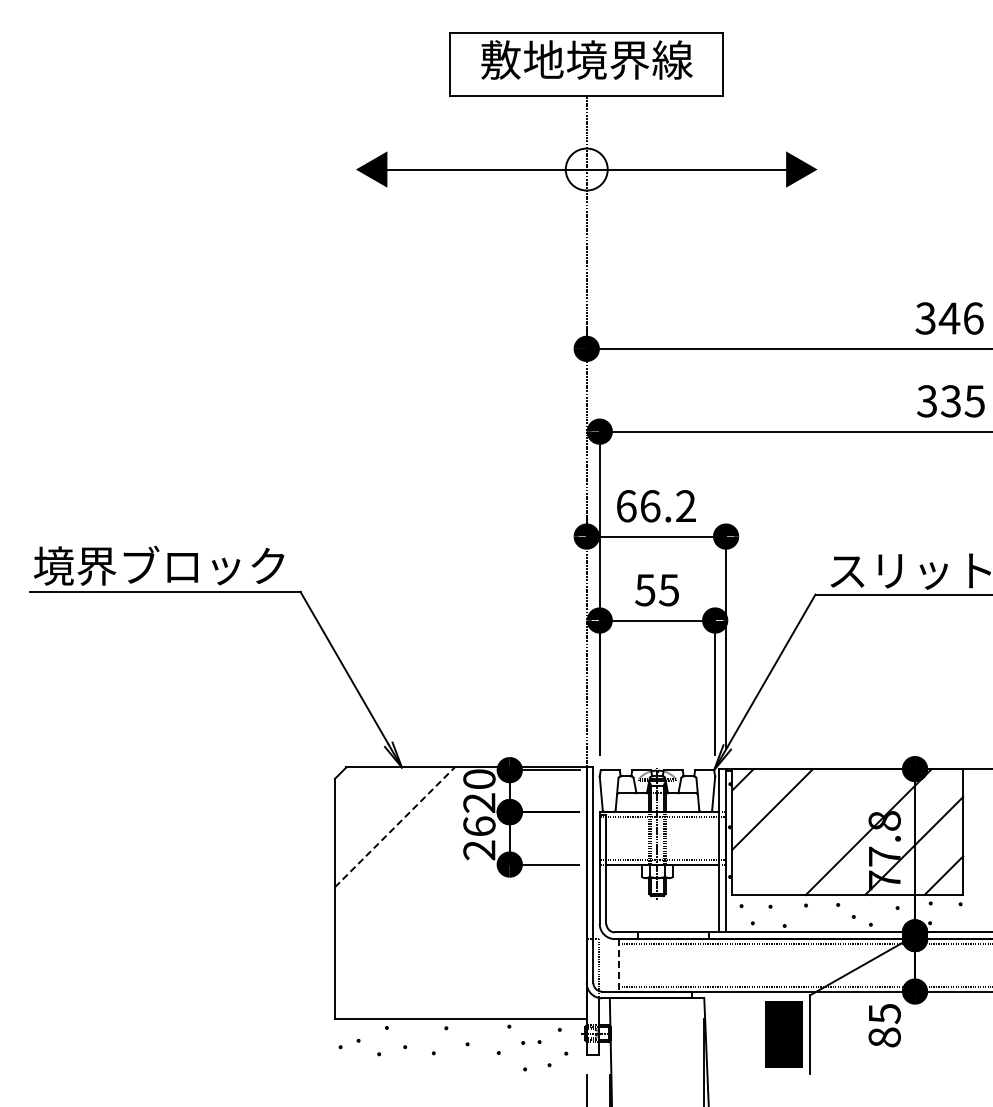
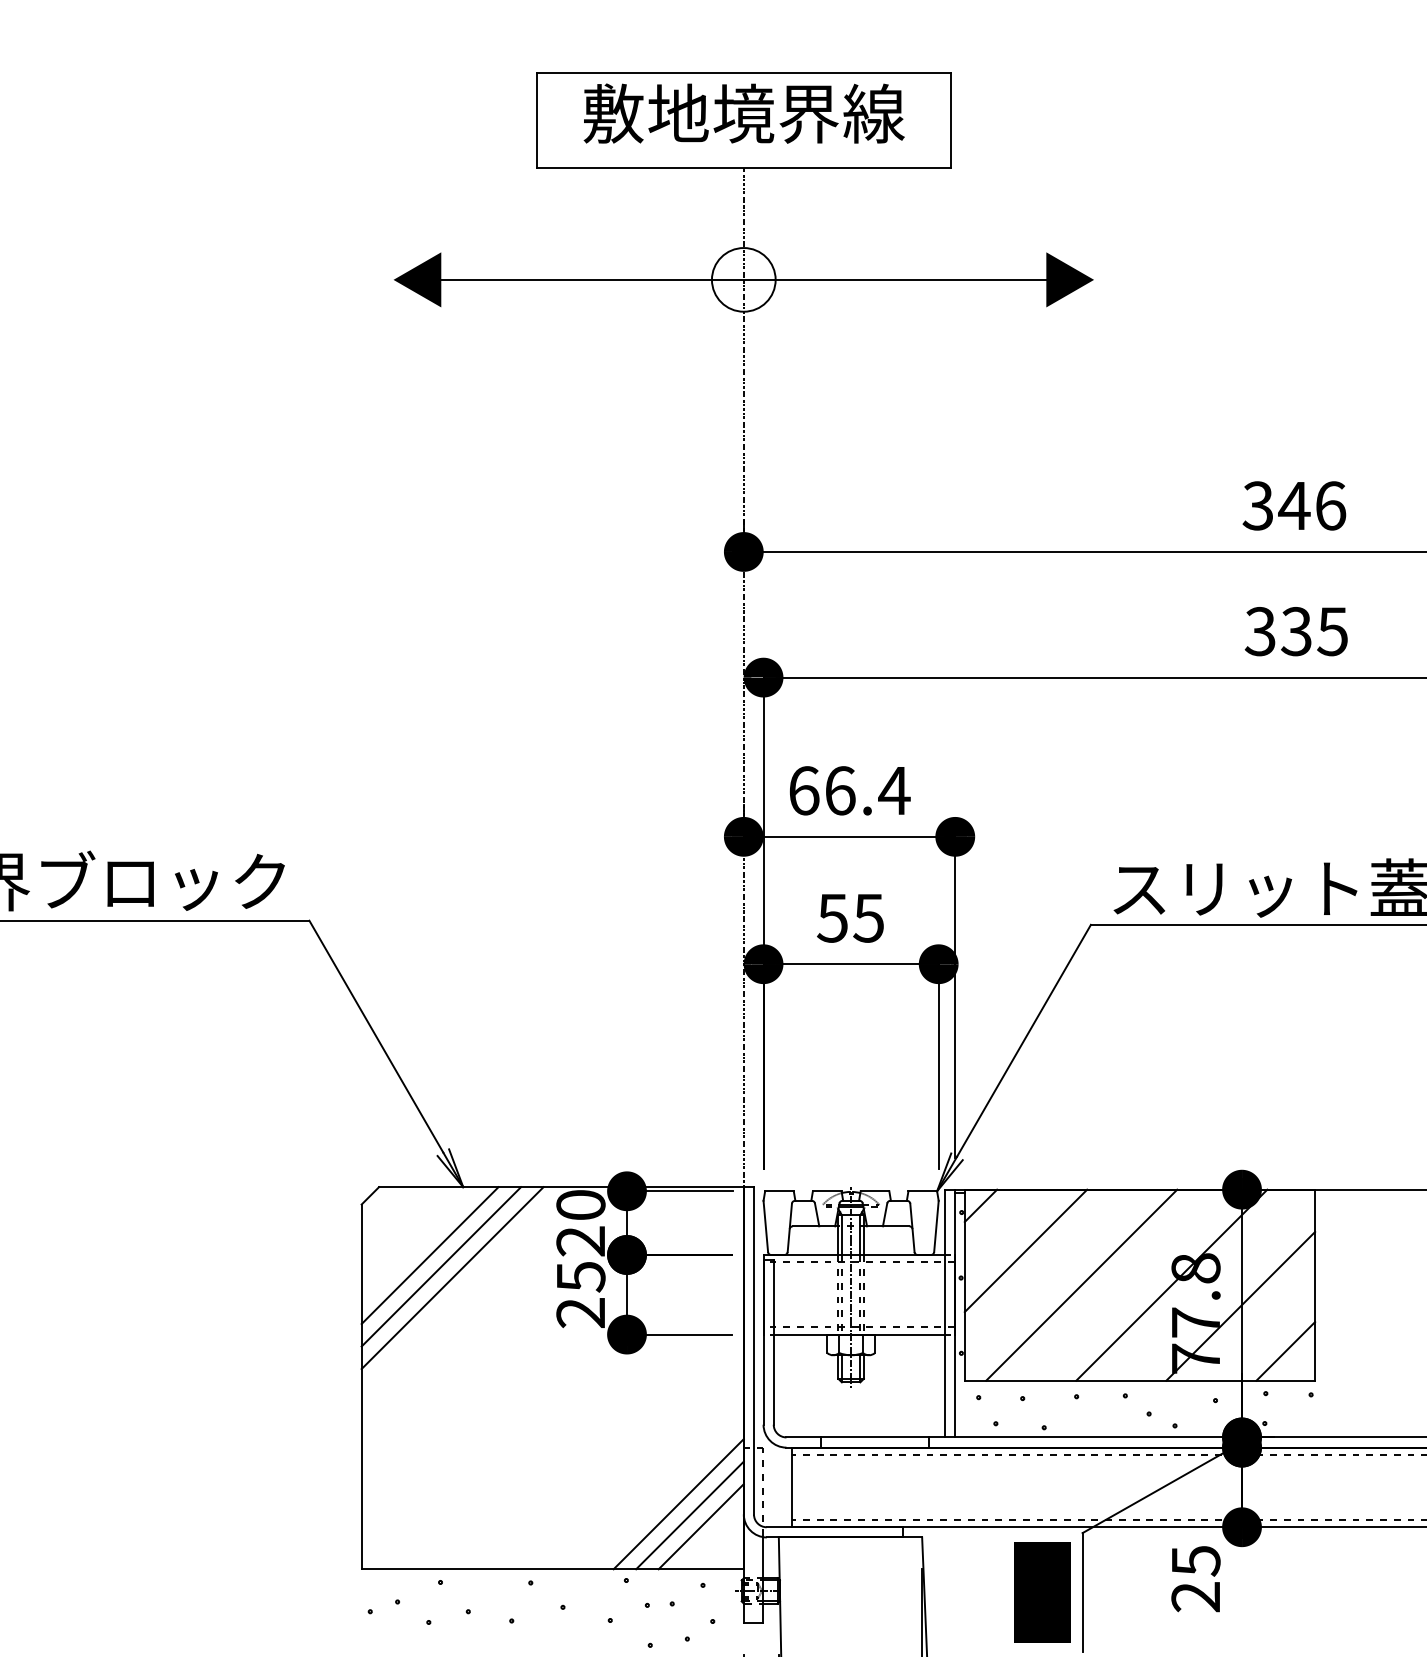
text: (685, 505) -> (893, 789), 66.2 -> 66.4
line: (379, 812) -> (429, 1255), added
line: (386, 819) -> (439, 1266), added
text: (479, 826) -> (581, 1276), 26 -> 25
line: (394, 827) -> (452, 1278), dashed -> solid
line: (809, 832) -> (1081, 1285), added
line: (618, 965) -> (791, 1487), dashed -> solid
line: (543, 976) -> (678, 1504), added
line: (550, 983) -> (688, 1515), added
line: (558, 991) -> (700, 1527), added
text: (884, 1037) -> (1195, 1596), 85 -> 25

